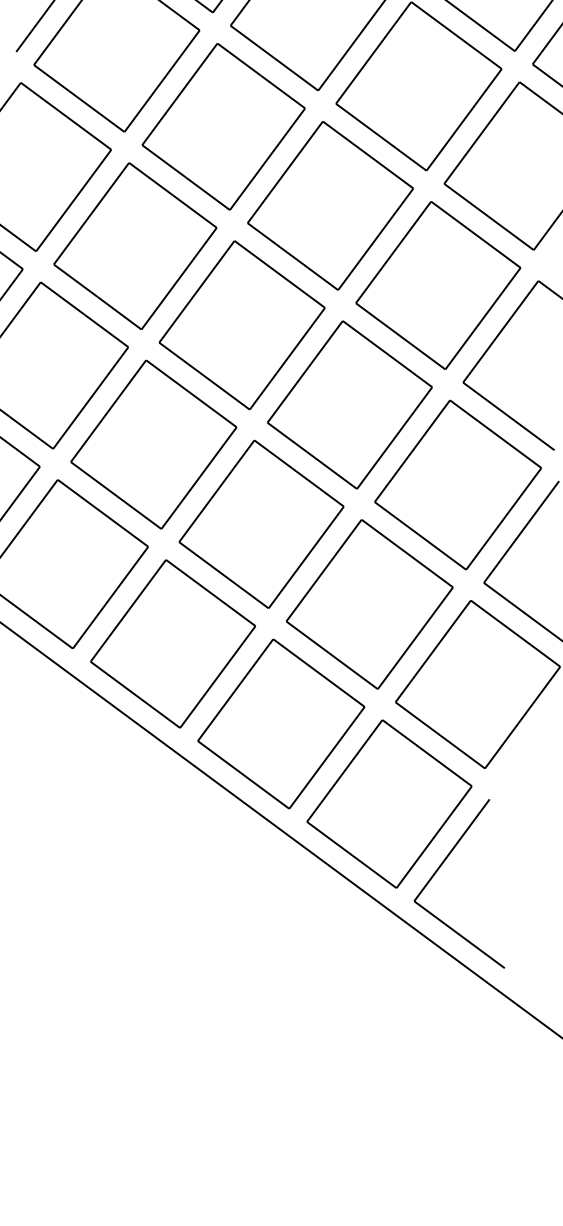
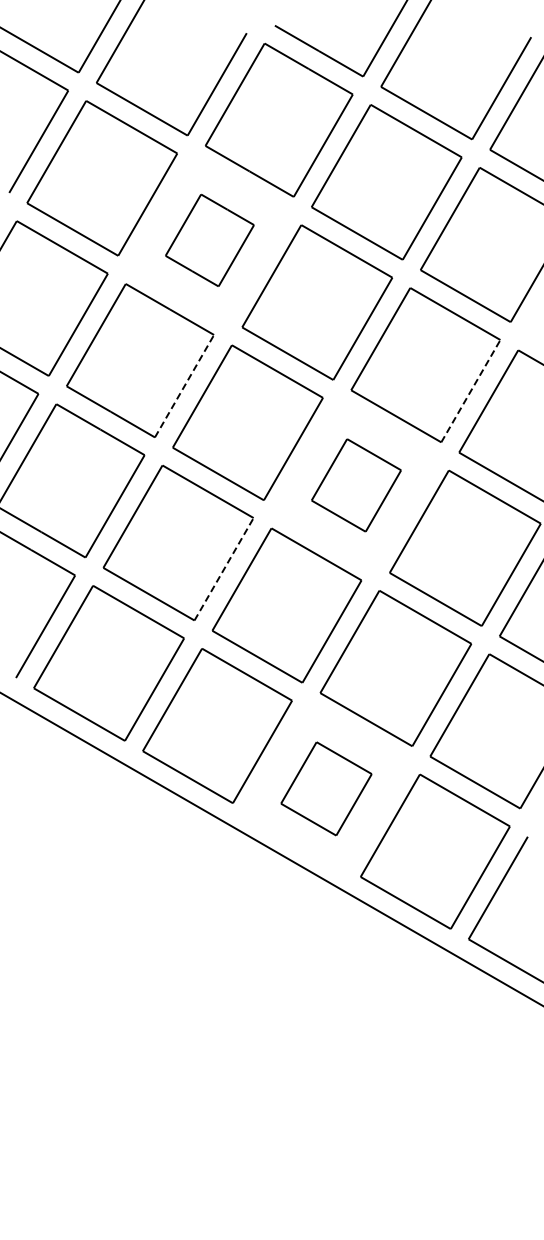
part: (223, 126) -> (209, 240), size x0.6
line: (179, 277) -> (184, 385), solid -> dashed
line: (483, 318) -> (471, 390), solid -> dashed
part: (350, 405) -> (356, 485), size x0.6
line: (199, 477) -> (224, 568), solid -> dashed
part: (281, 723) -> (326, 788), size x0.6

